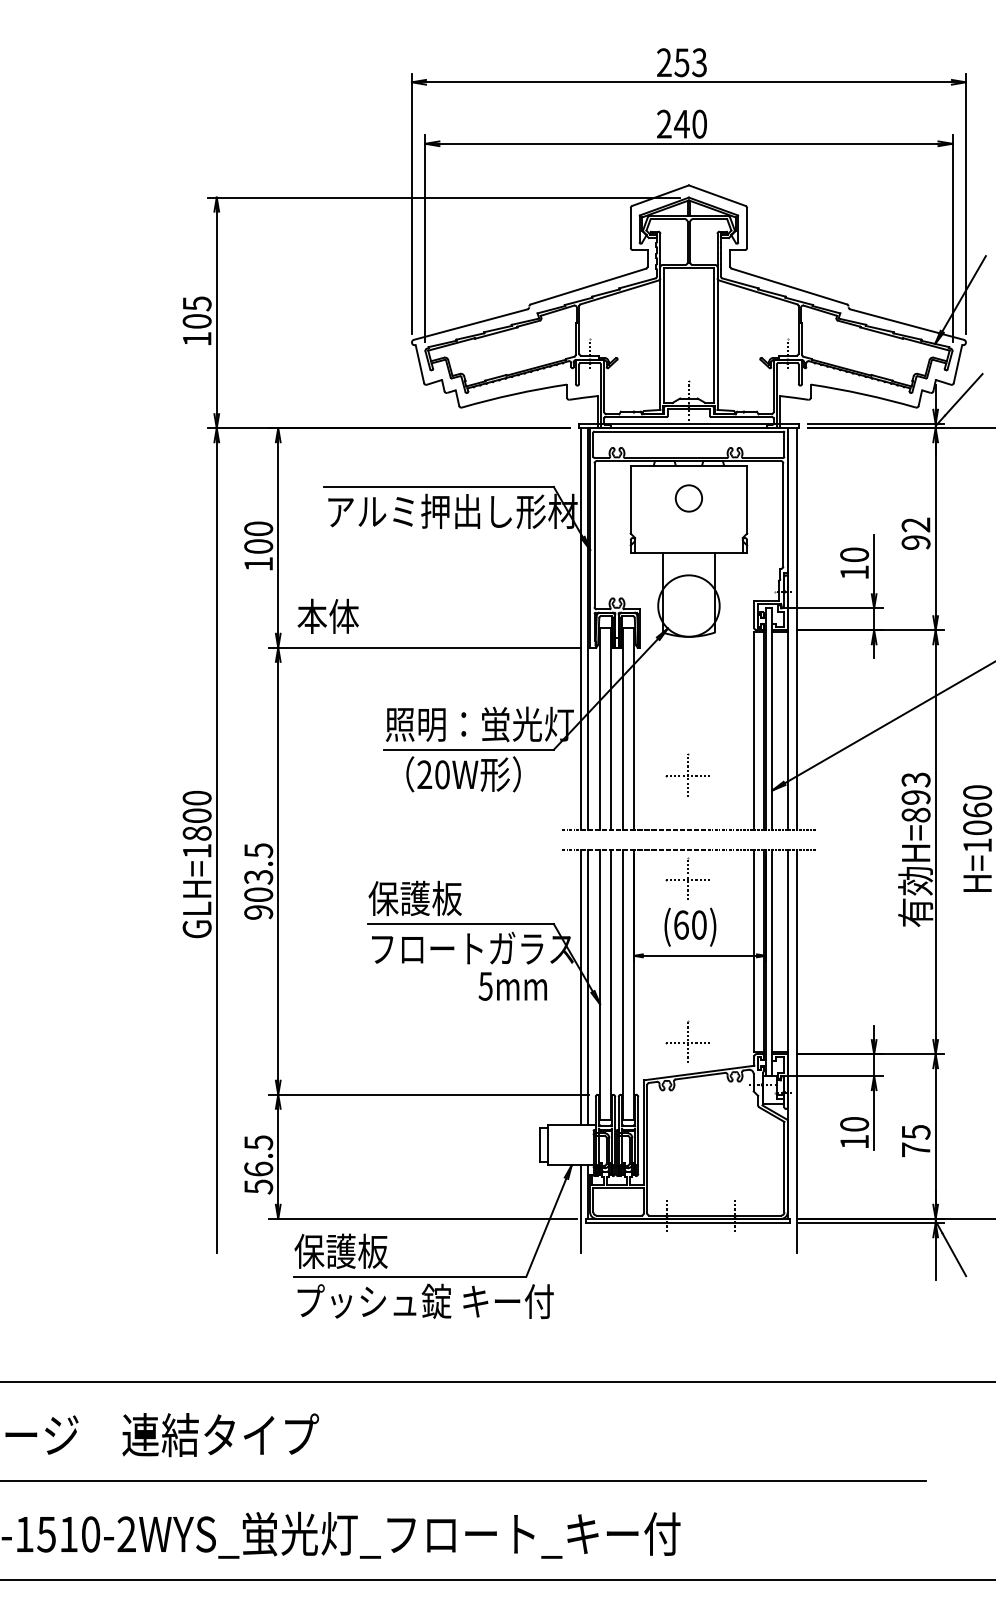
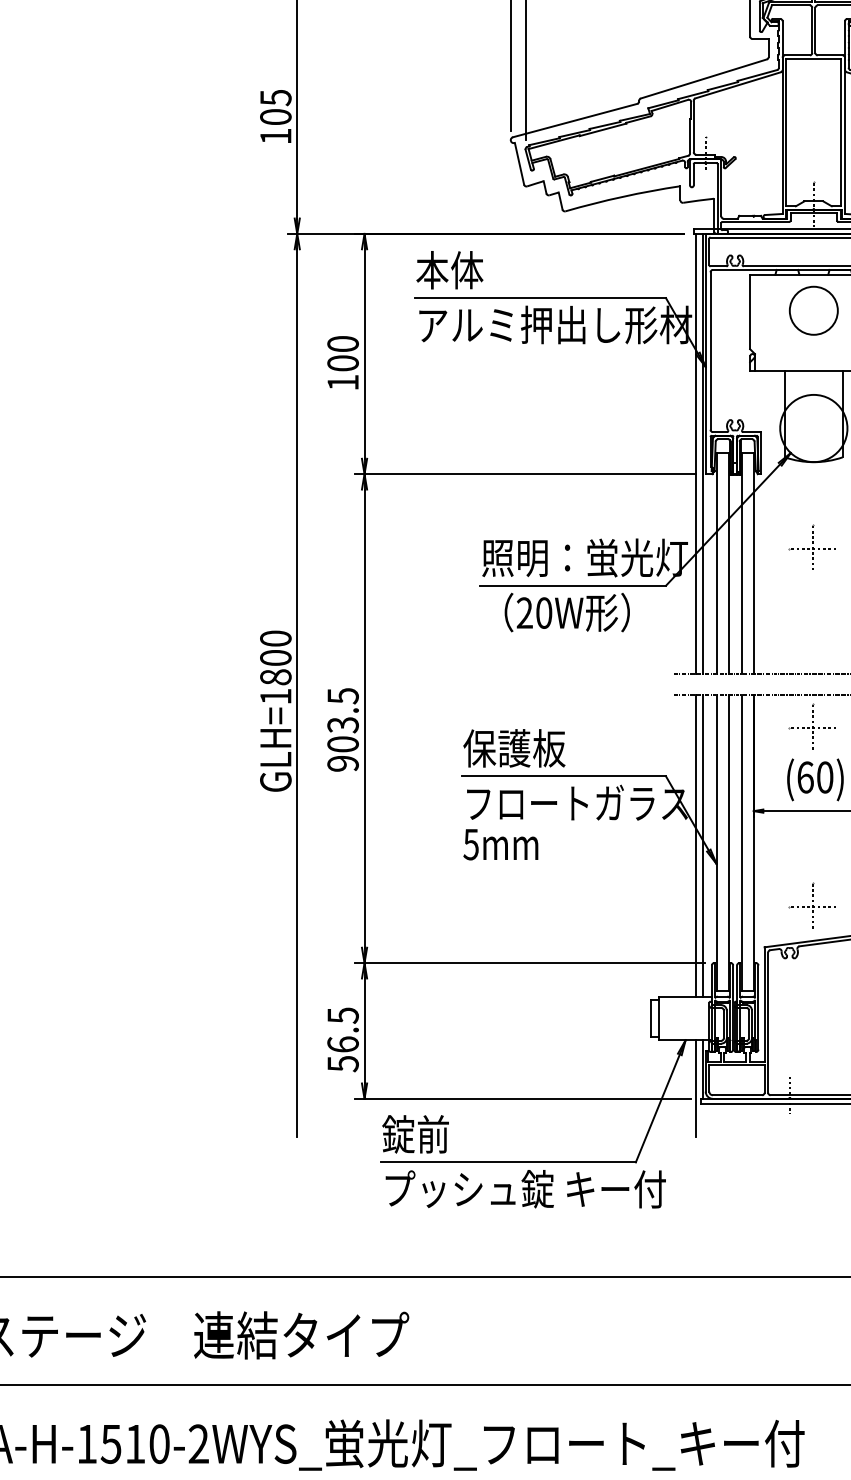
circle: (688, 498) -> (813, 310), size x1.67
text: (327, 615) -> (449, 269), moved
part: (687, 775) -> (812, 548), moved
text: (512, 986) -> (500, 844), moved
text: (340, 1250) -> (432, 1133), 保護板 -> 錠前

